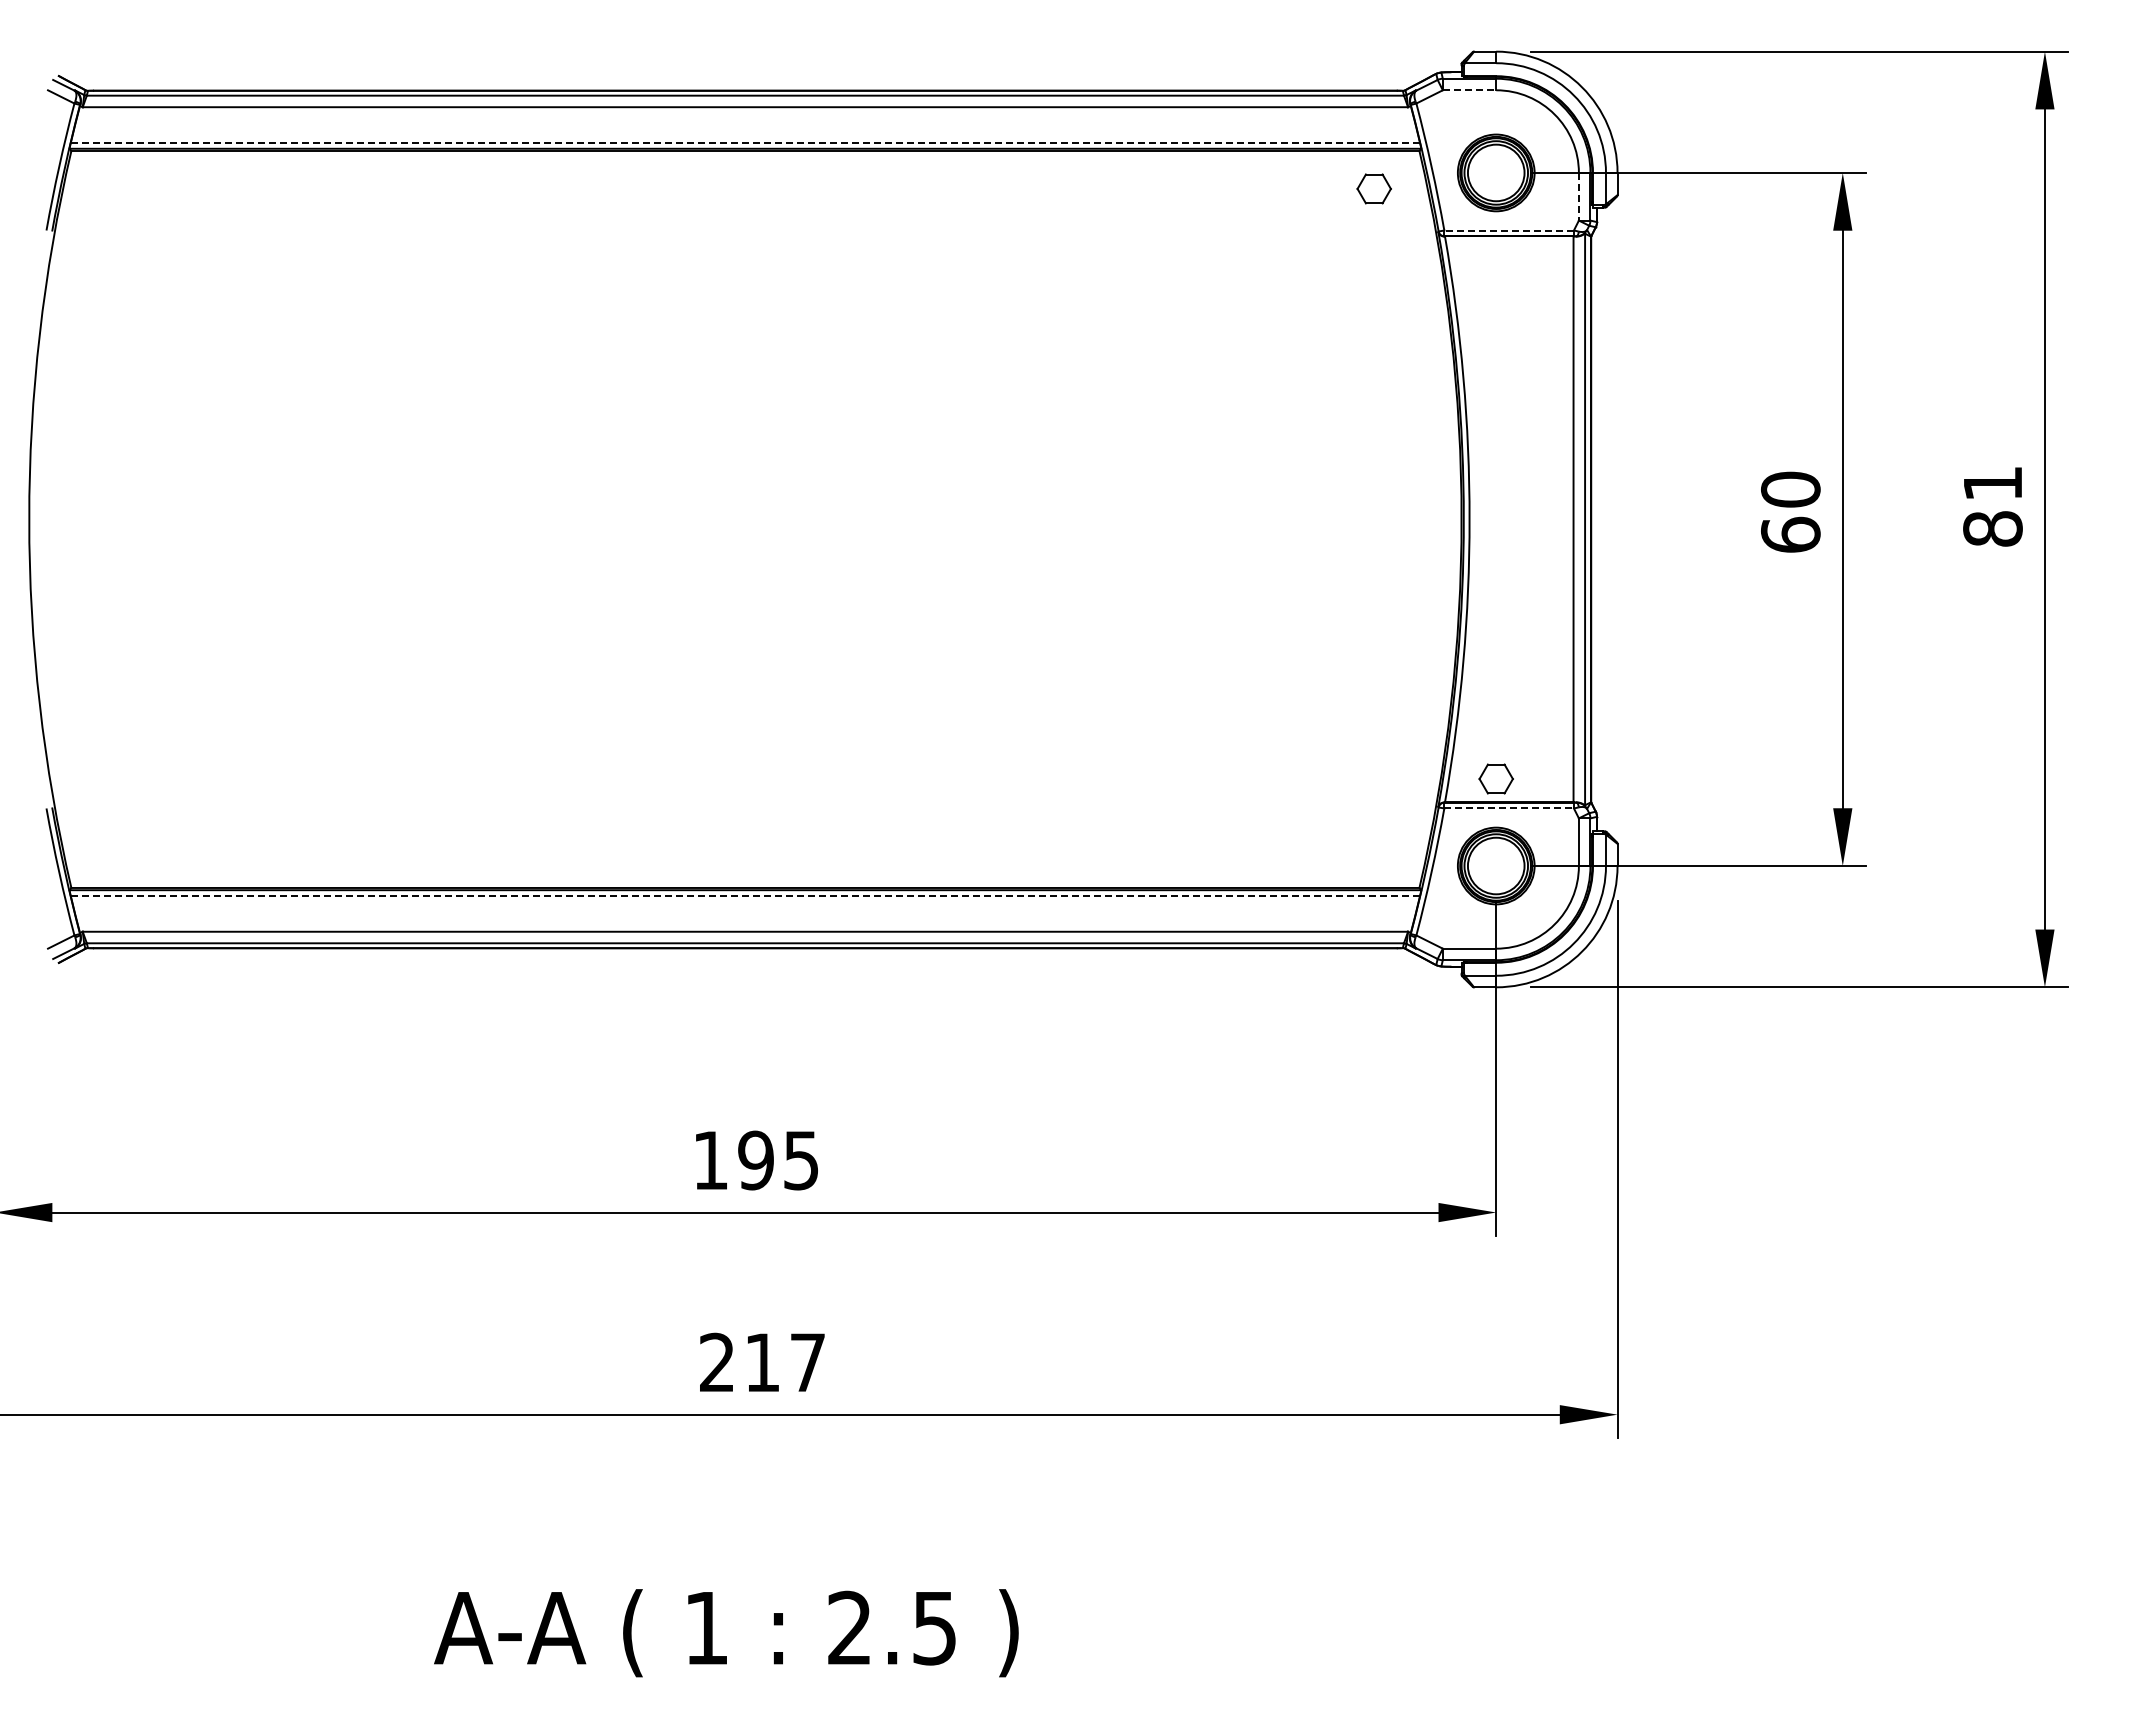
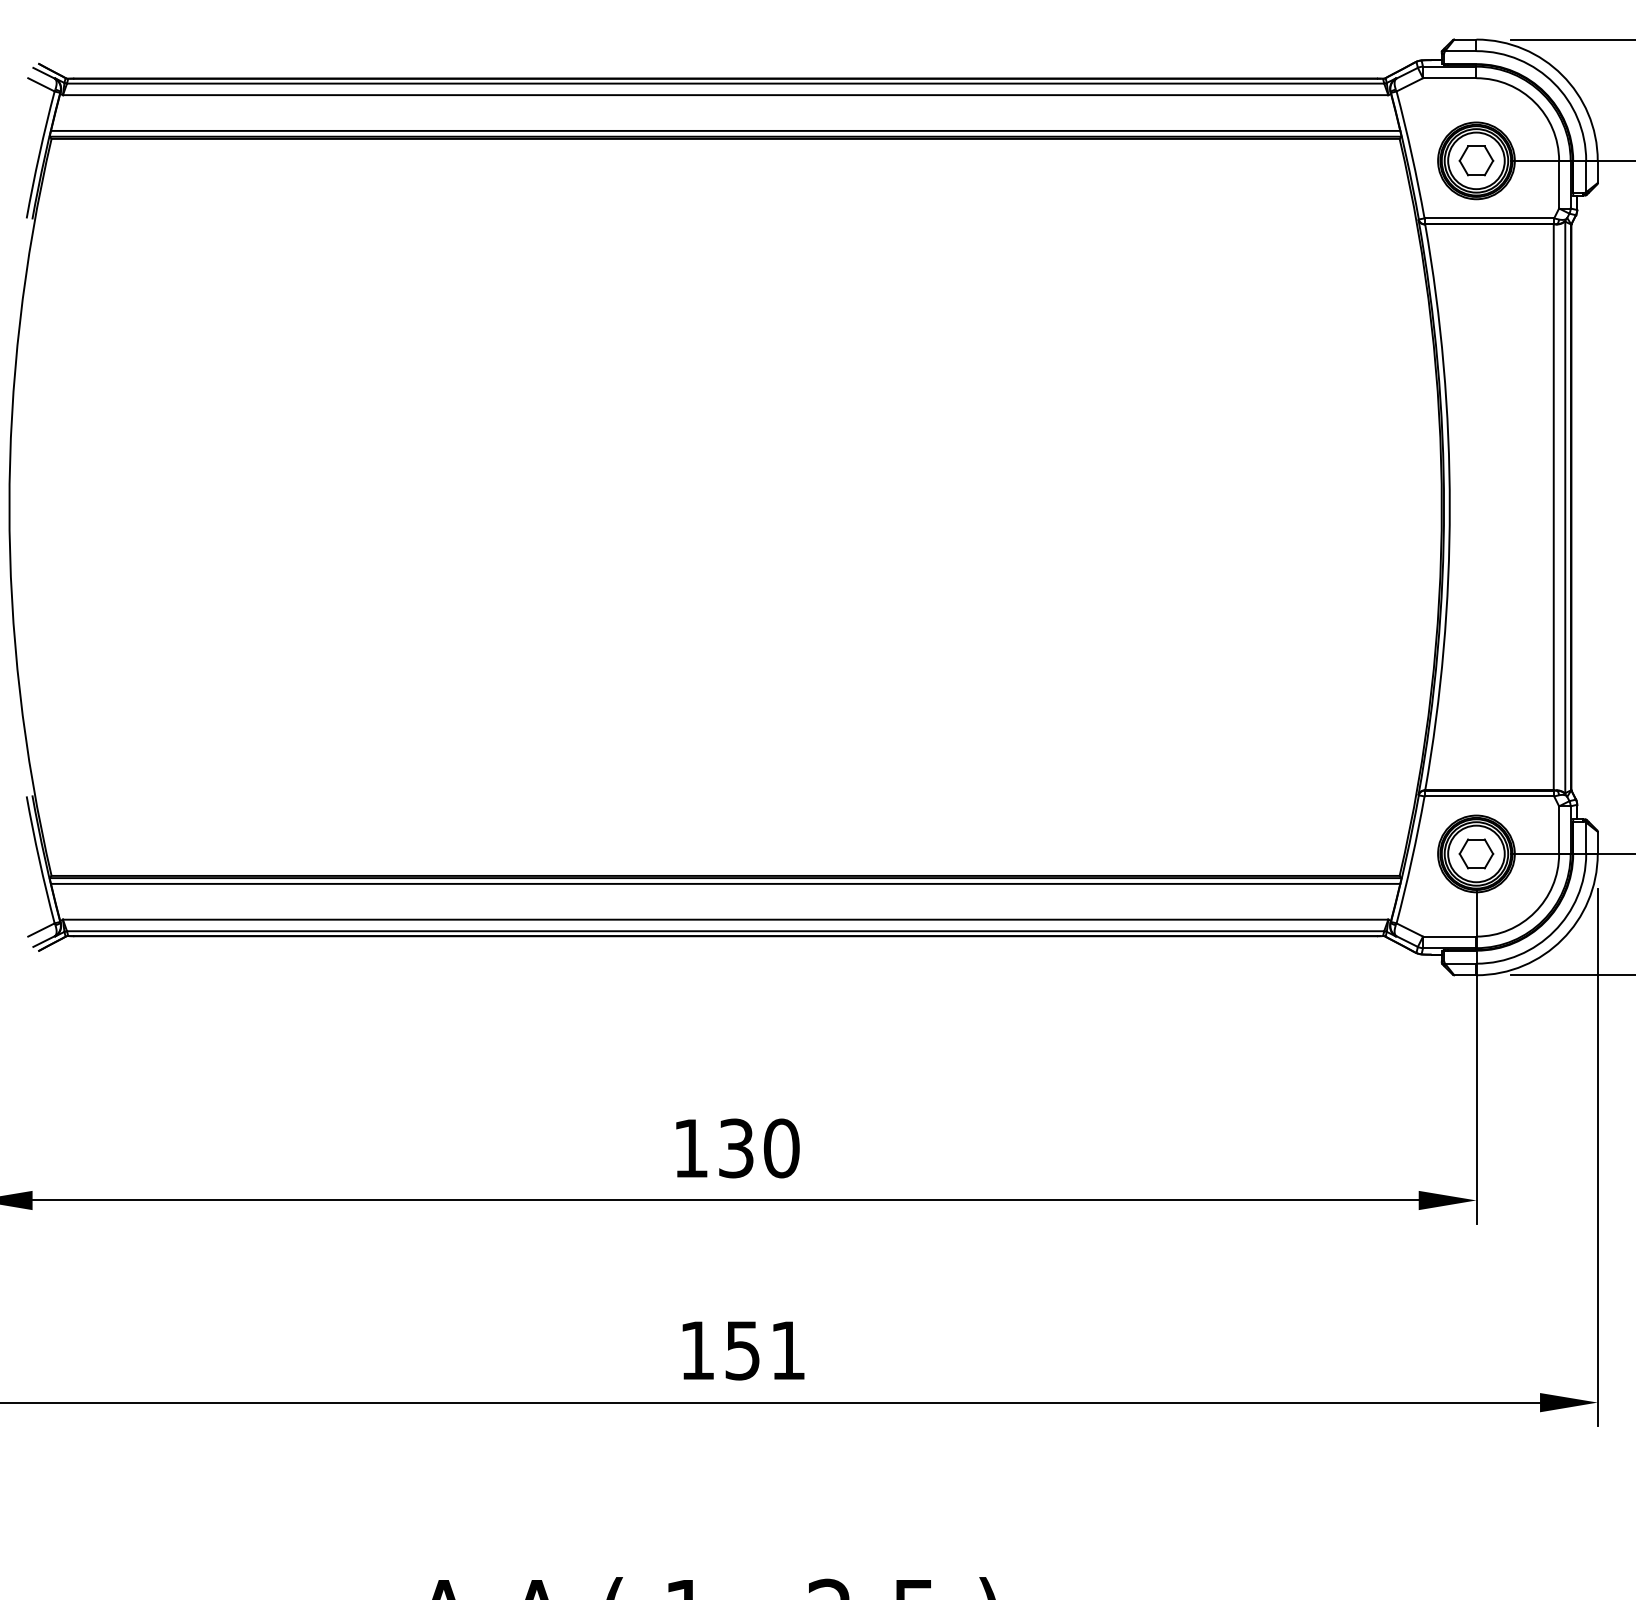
line: (1469, 90) -> (1449, 78), dashed -> solid
line: (745, 143) -> (725, 131), dashed -> solid
part: (1373, 188) -> (1475, 160), moved
line: (1578, 196) -> (1558, 184), dashed -> solid
line: (1509, 230) -> (1489, 218), dashed -> solid
part: (1495, 778) -> (1475, 853), moved
line: (1509, 808) -> (1489, 796), dashed -> solid
line: (745, 895) -> (725, 883), dashed -> solid
text: (778, 1160) -> (758, 1148), 195 -> 130
text: (762, 1362) -> (742, 1350), 217 -> 151

